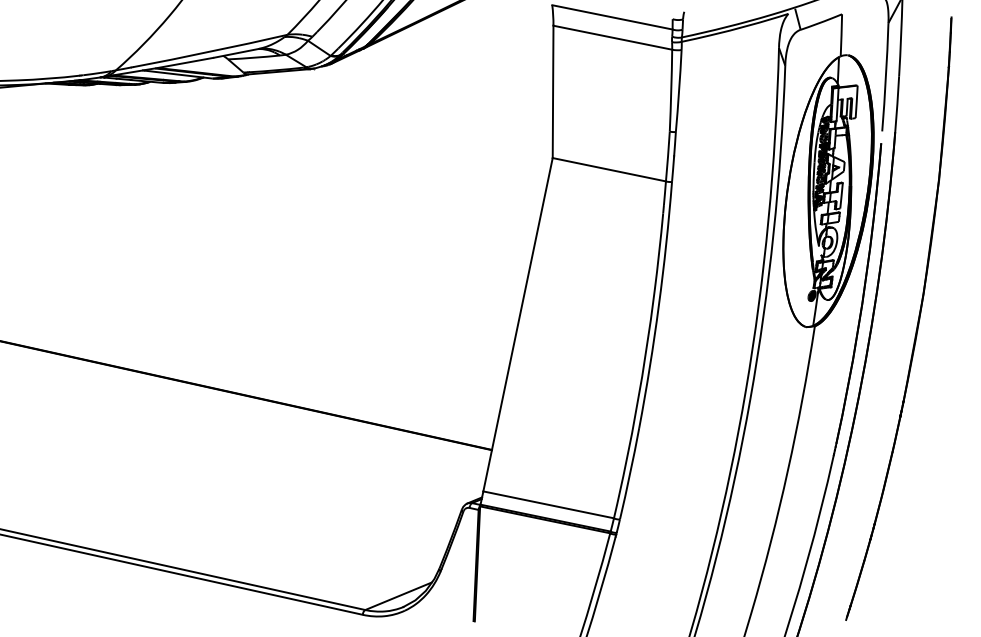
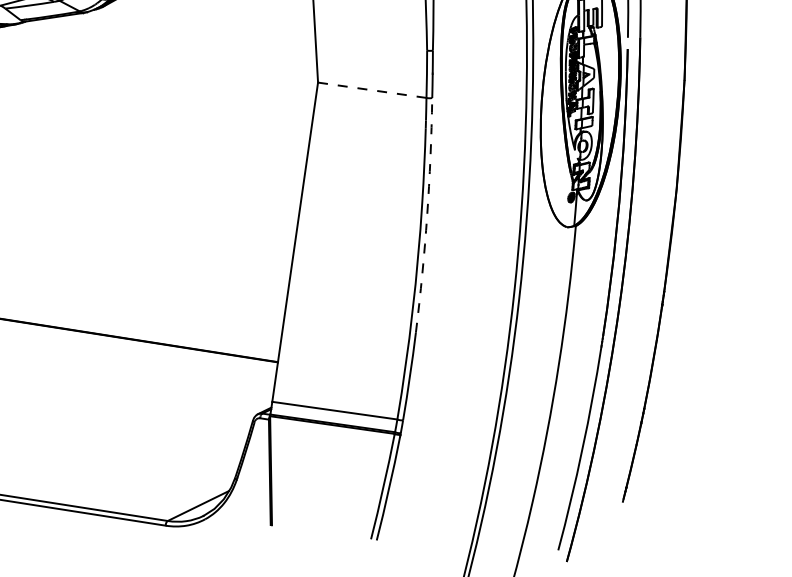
line: (609, 169) -> (372, 90), solid -> dashed
arc: (658, 305) -> (426, 215), solid -> dashed

